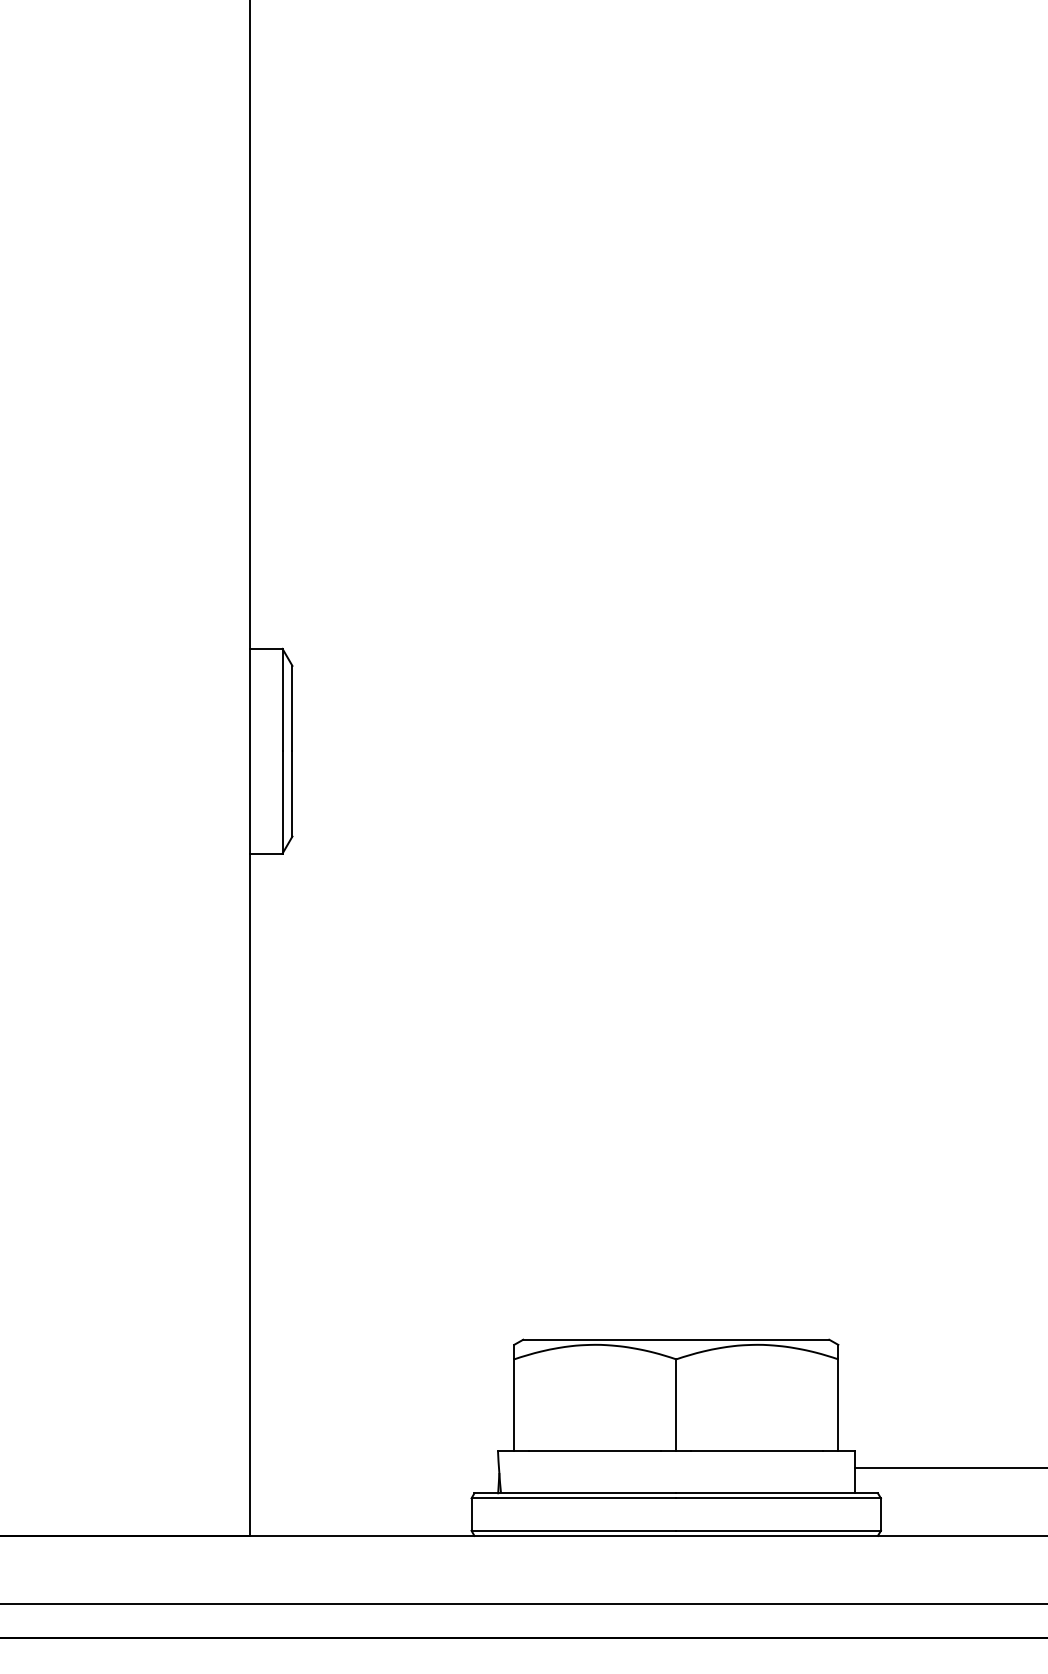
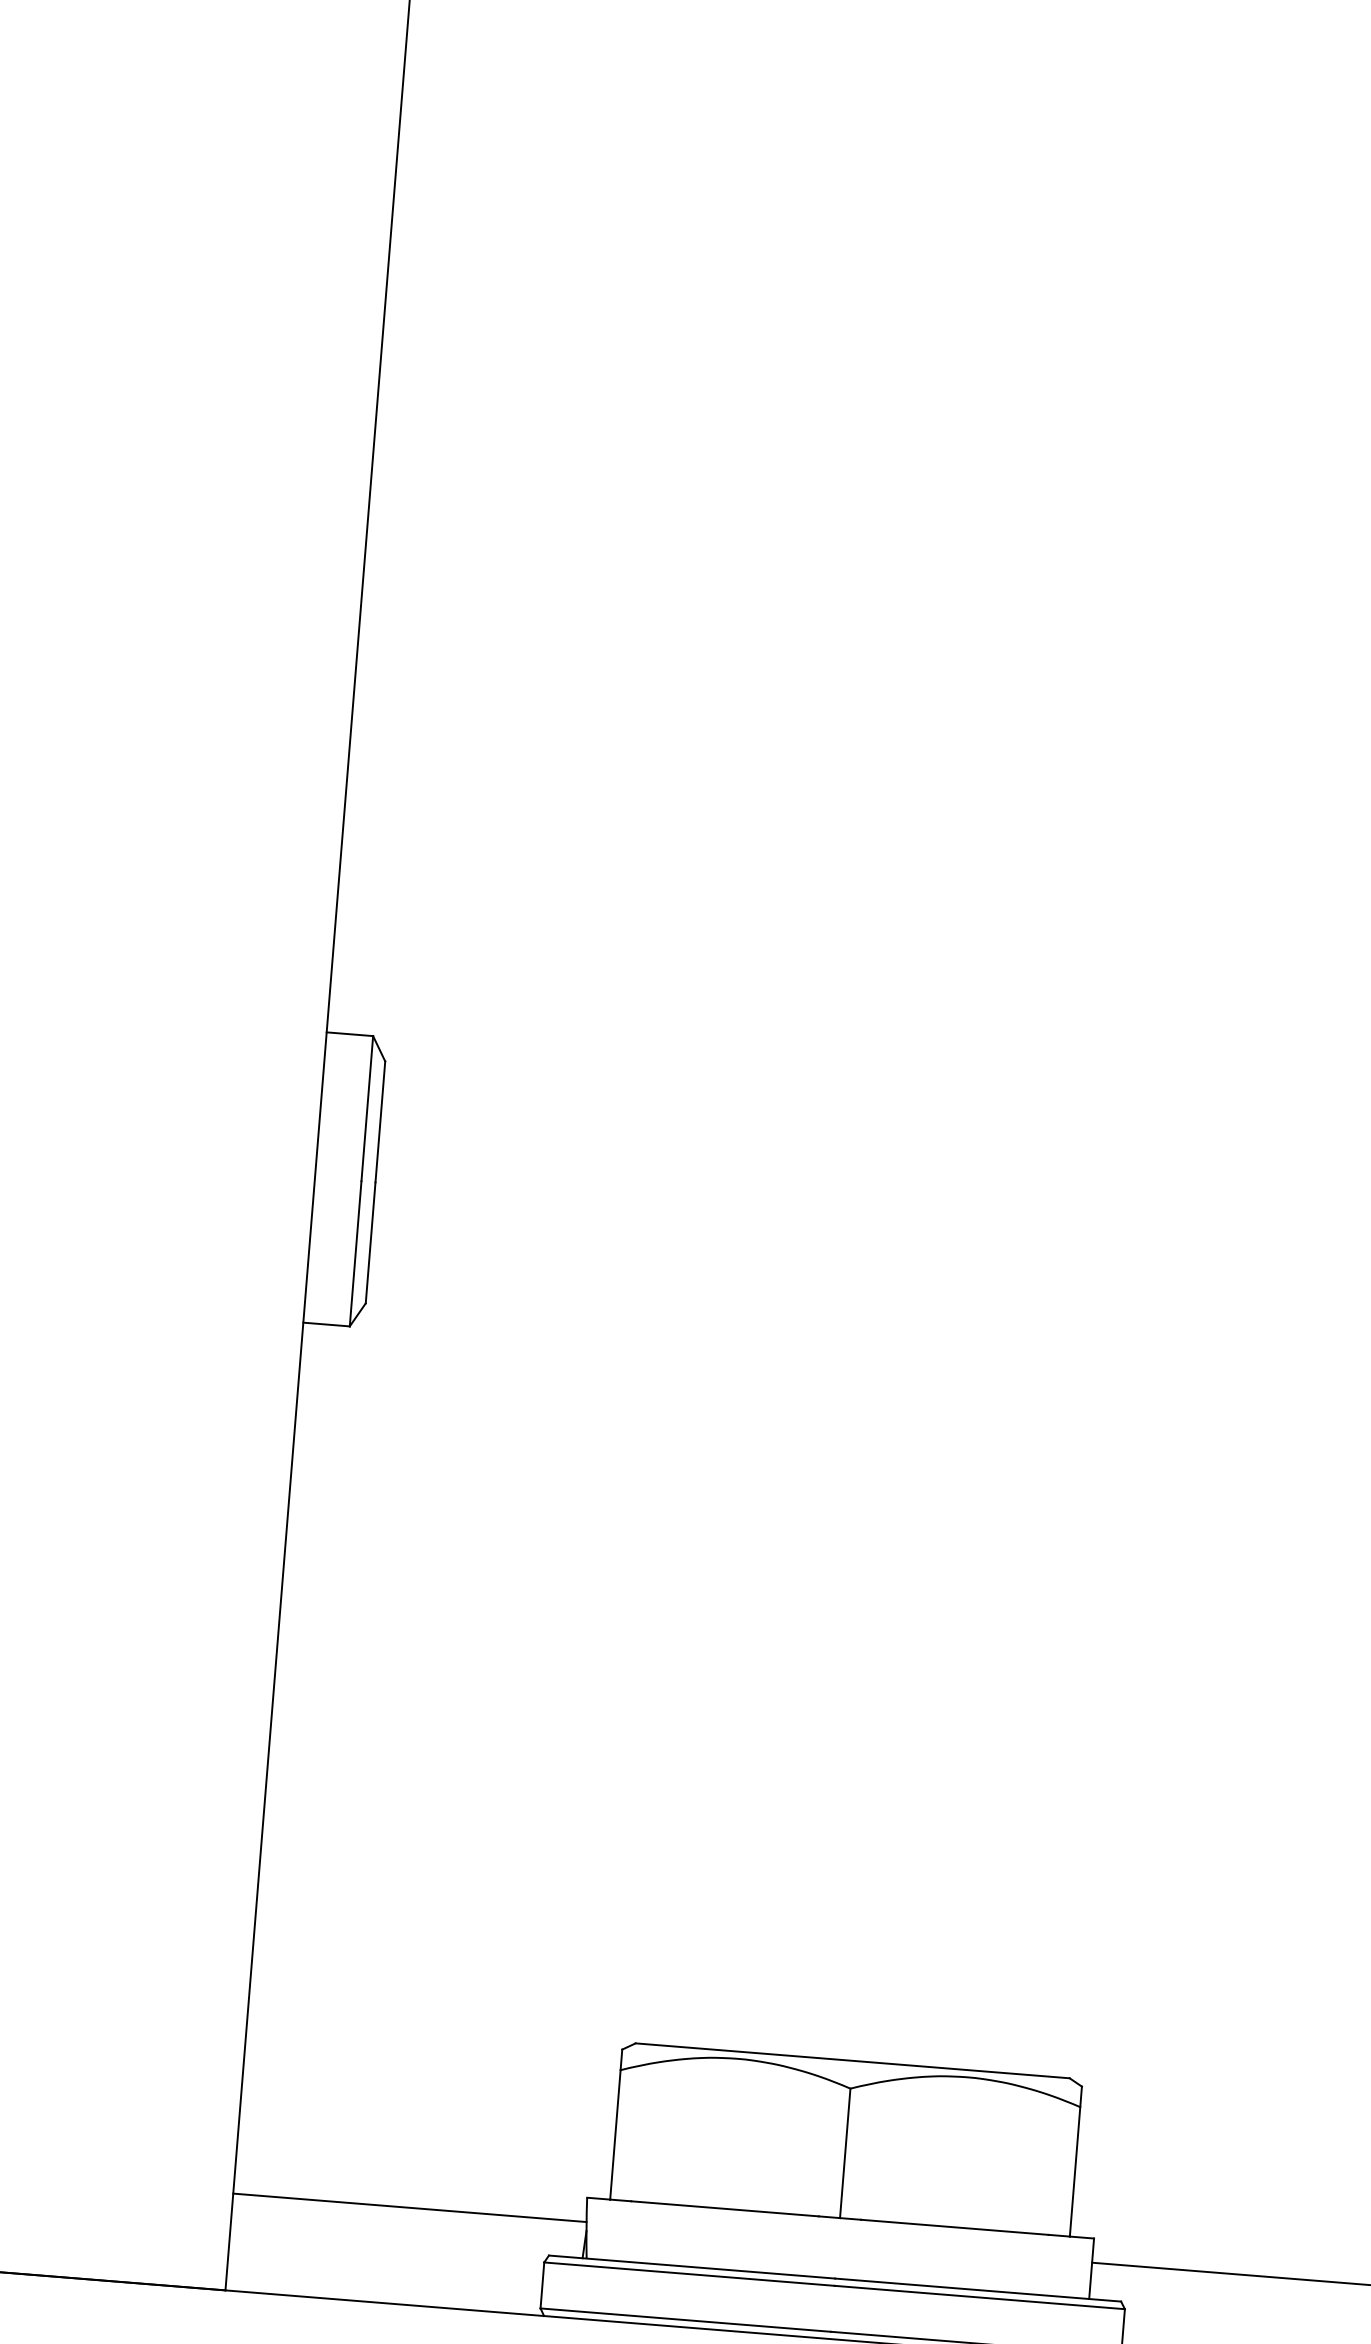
line: (373, 1467) -> (408, 2207), added

